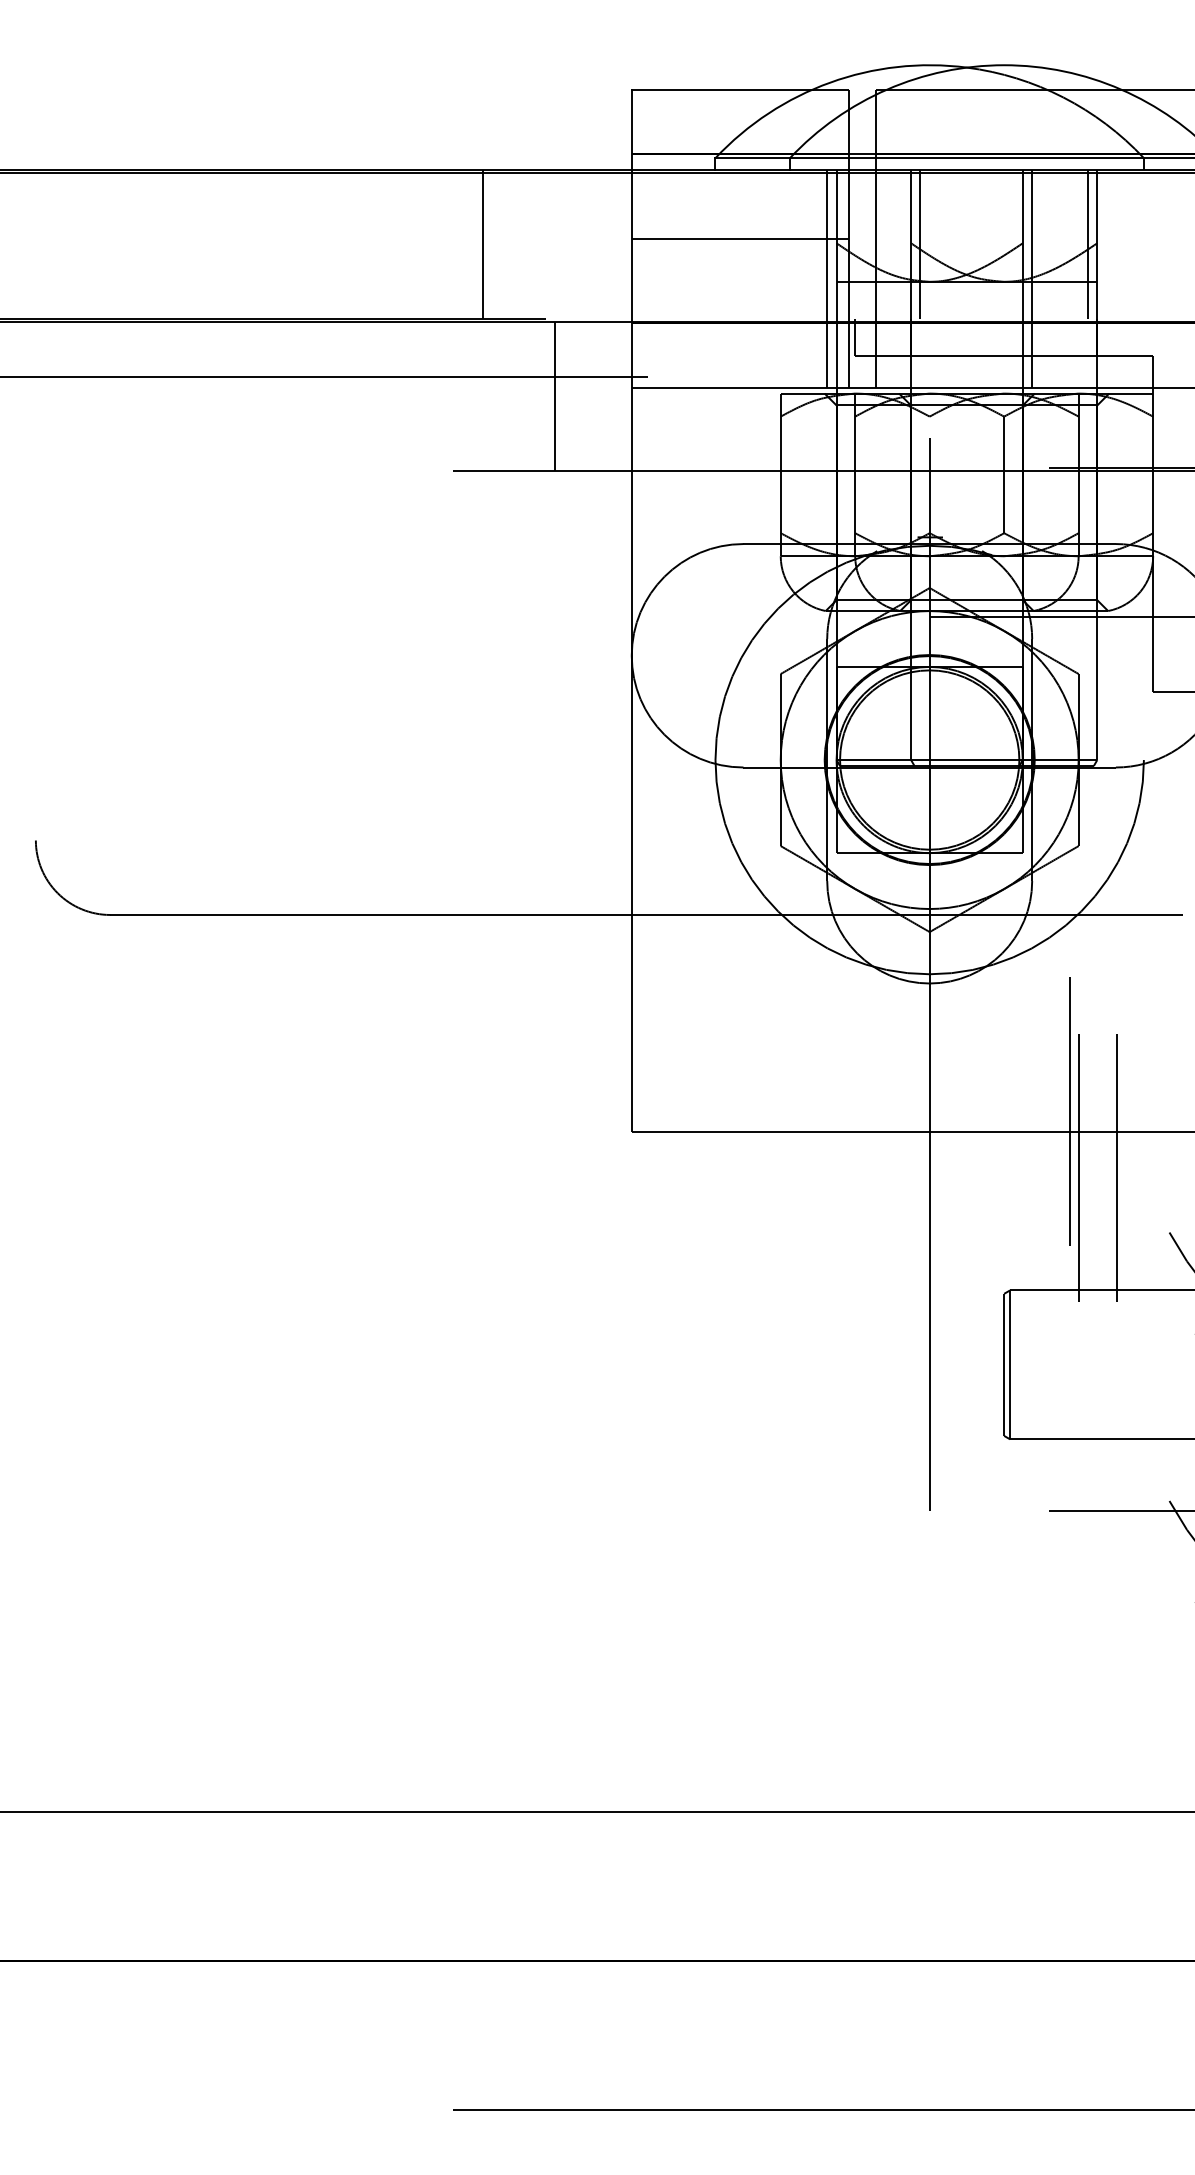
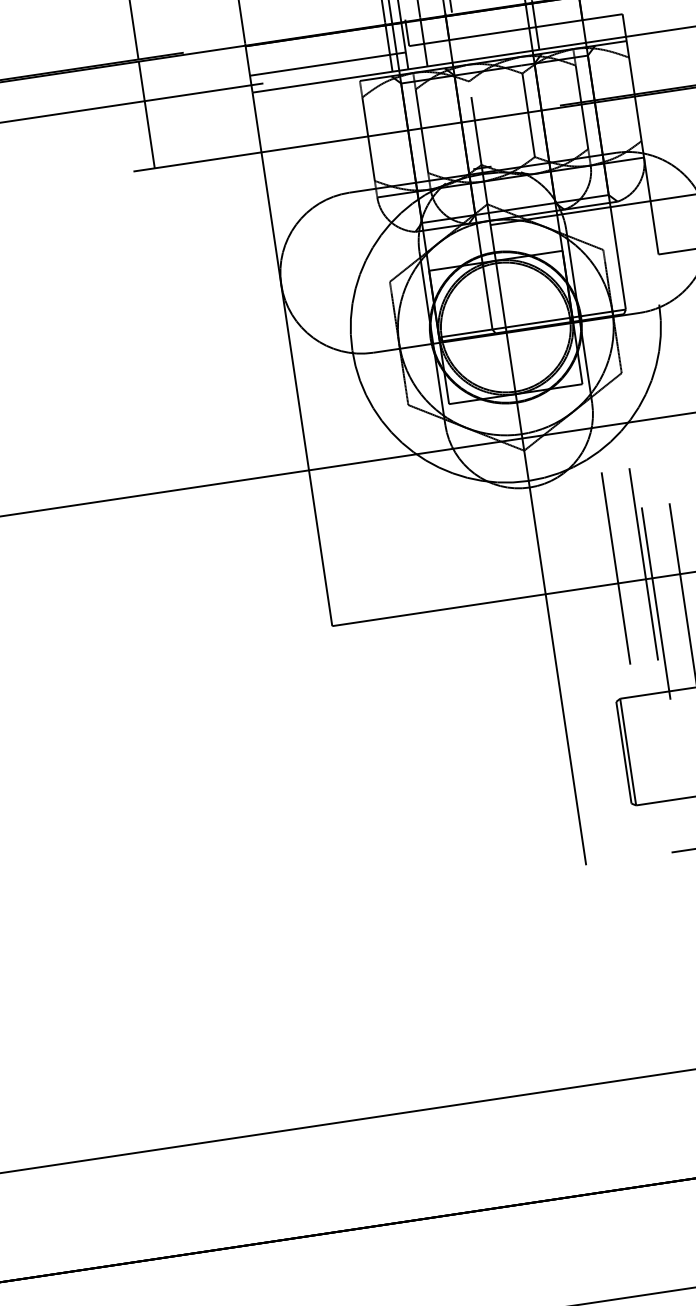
line: (740, 364) -> (327, 64), added
line: (554, 396) -> (146, 114), moved
line: (1031, 1111) -> (616, 568), added

